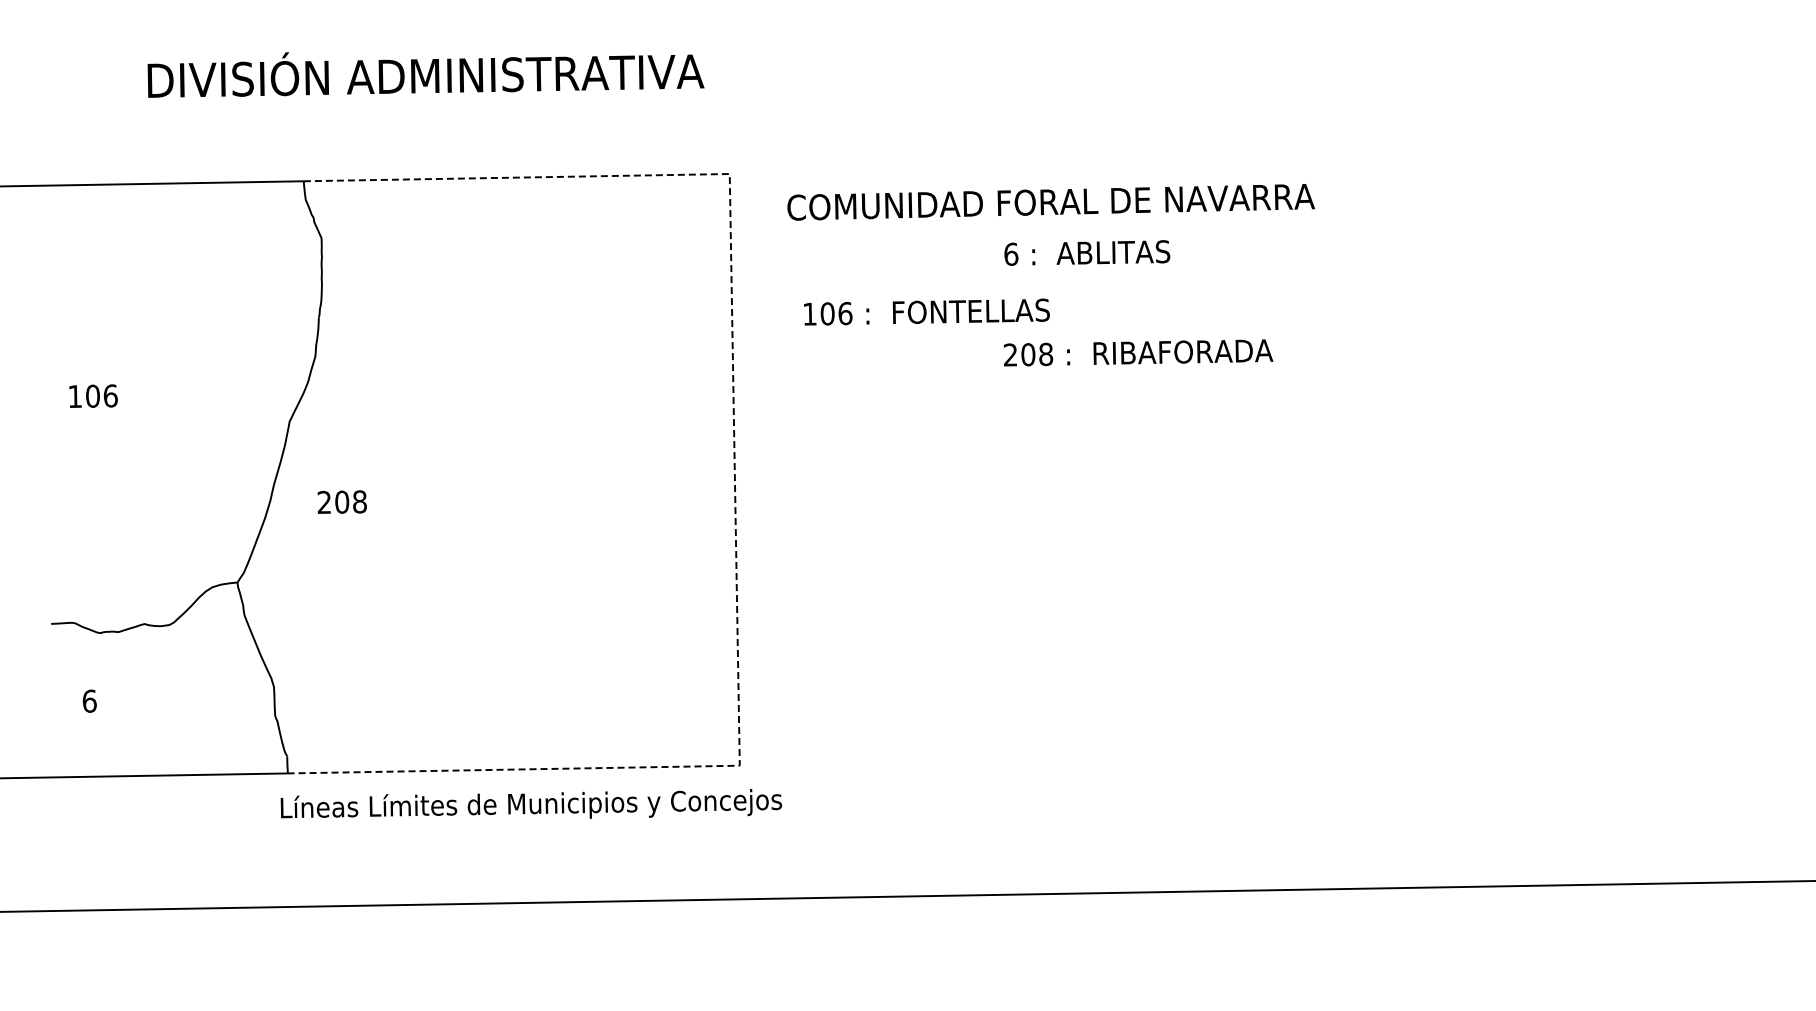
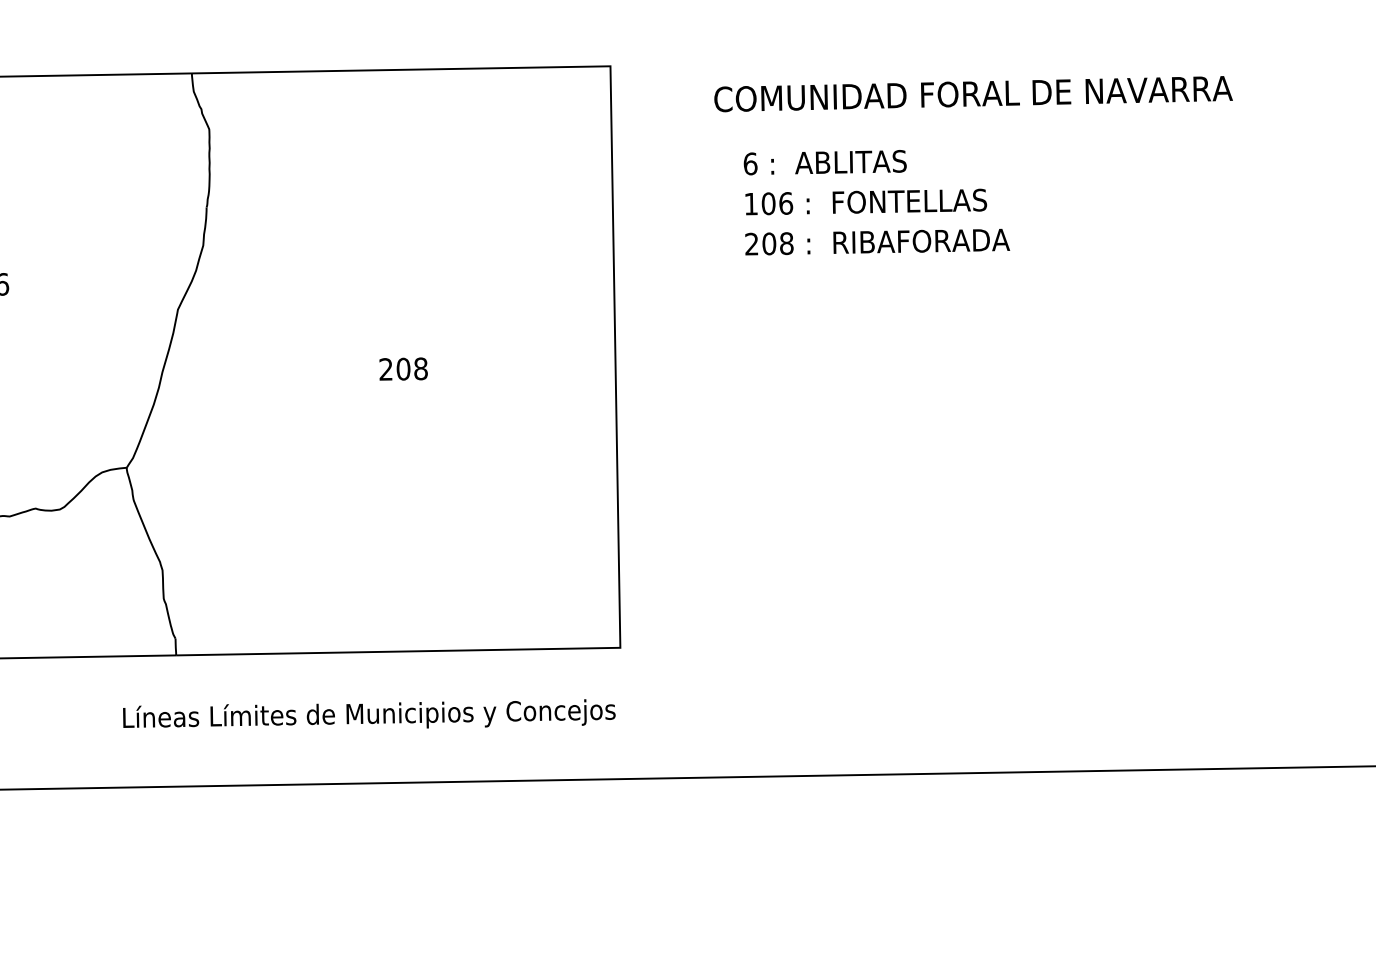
text: (1050, 202) -> (972, 94), moved
text: (1087, 252) -> (825, 162), moved
text: (926, 311) -> (865, 201), moved
text: (1138, 352) -> (877, 241), moved
line: (735, 483) -> (616, 370), dashed -> solid
text: (341, 501) -> (402, 368), moved
text: (530, 803) -> (368, 713), moved

